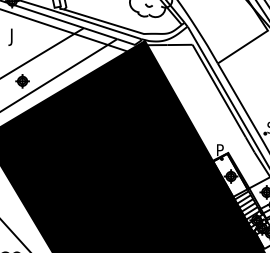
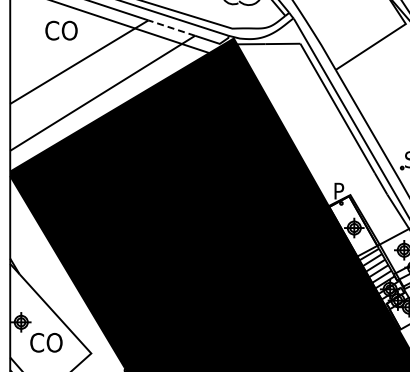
line: (100, 33) -> (171, 28), solid -> dashed
text: (20, 36) -> (59, 32), J -> CO
part: (22, 81) -> (62, 94), removed

